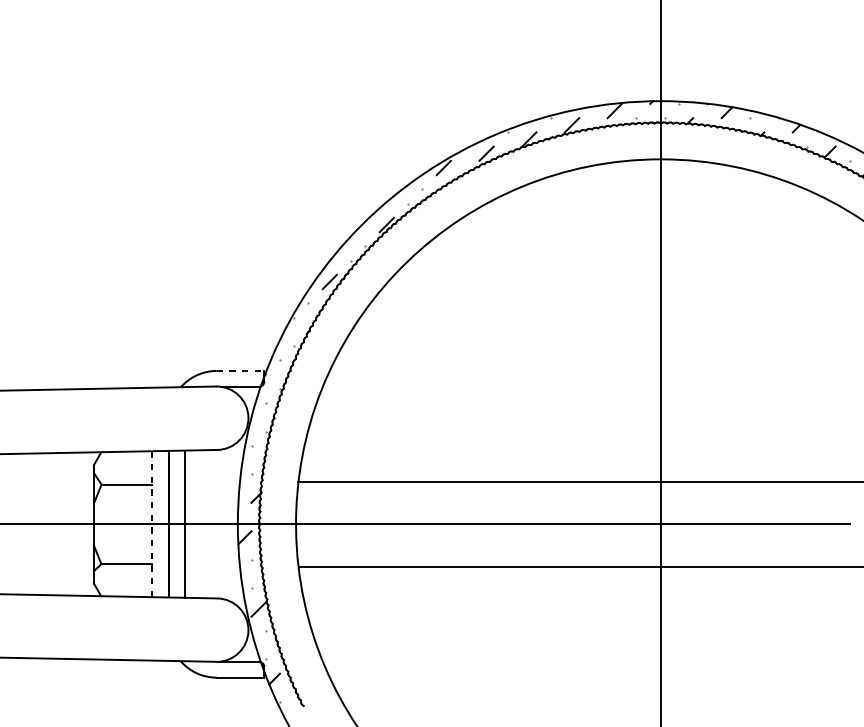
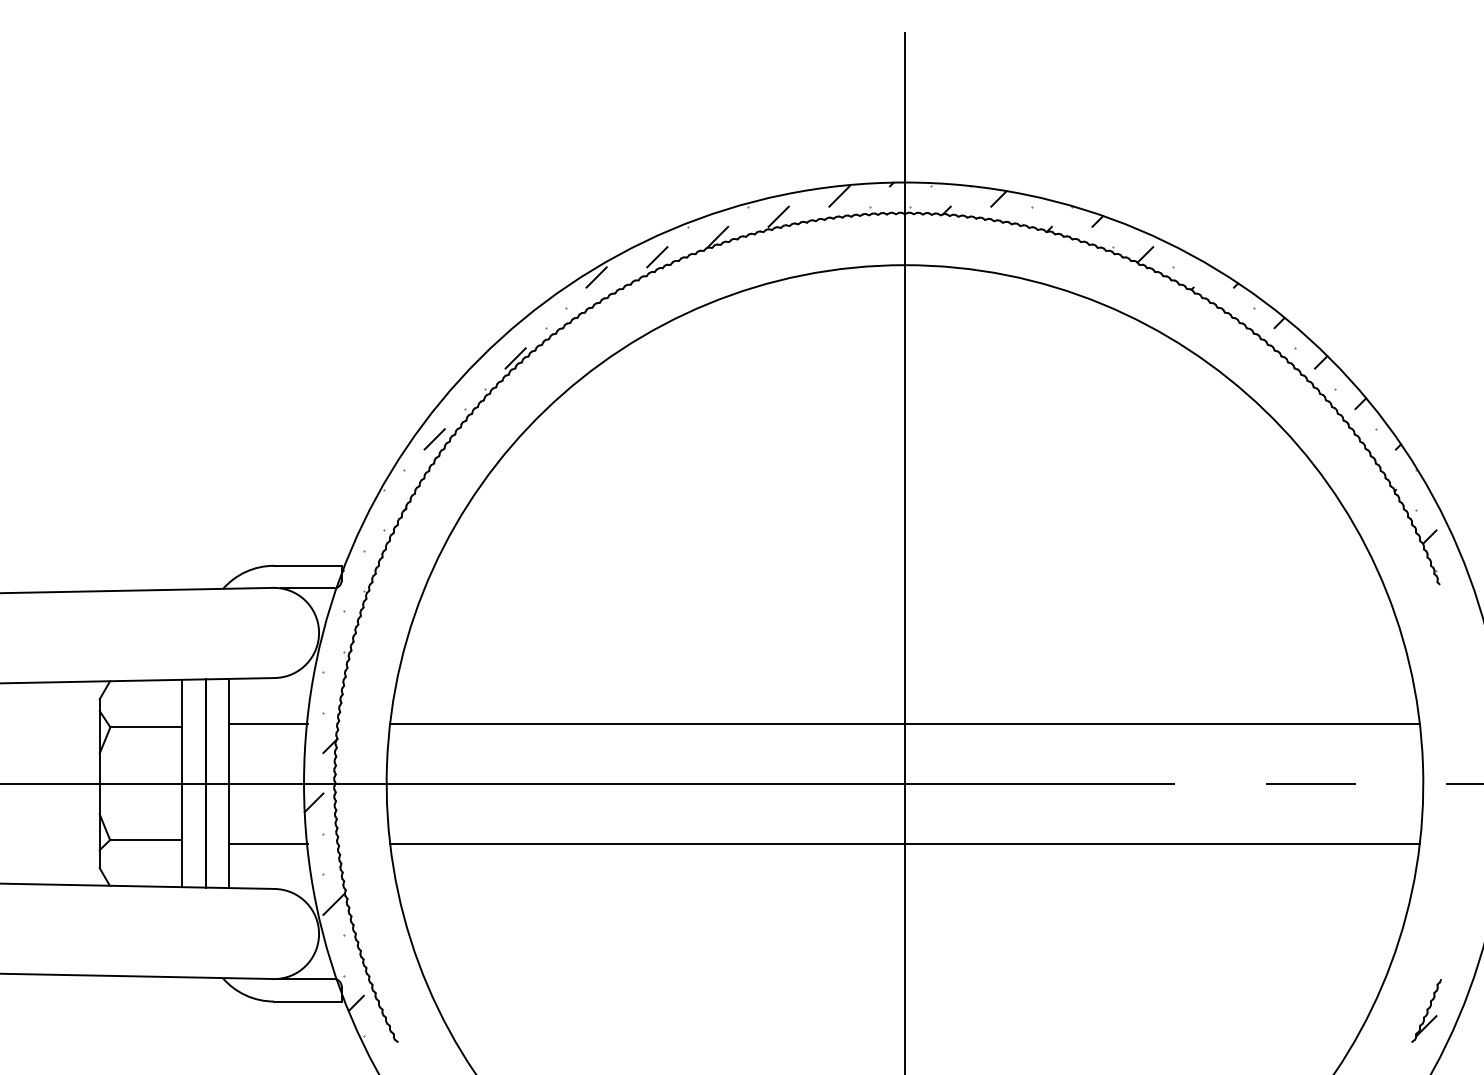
line: (240, 370) -> (307, 565), dashed -> solid
line: (212, 481) -> (268, 723), added
line: (152, 524) -> (182, 783), dashed -> solid
line: (212, 566) -> (268, 843), added

